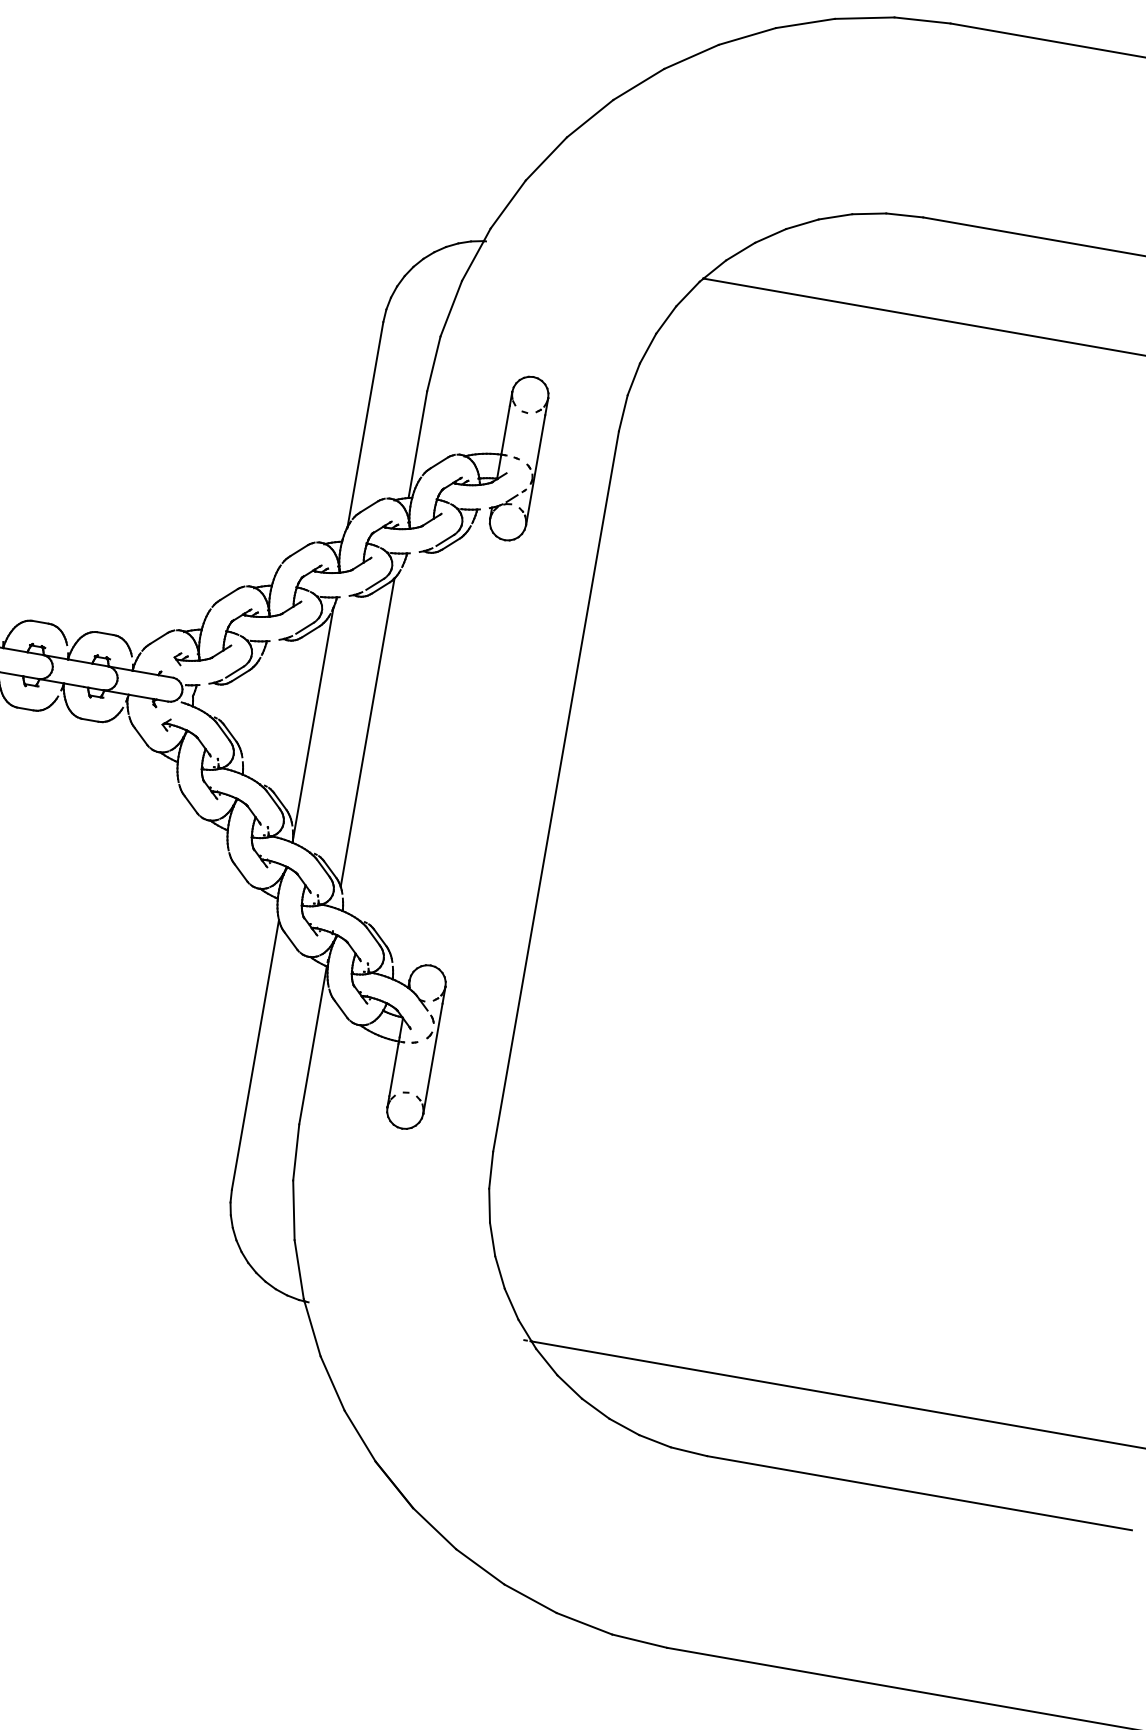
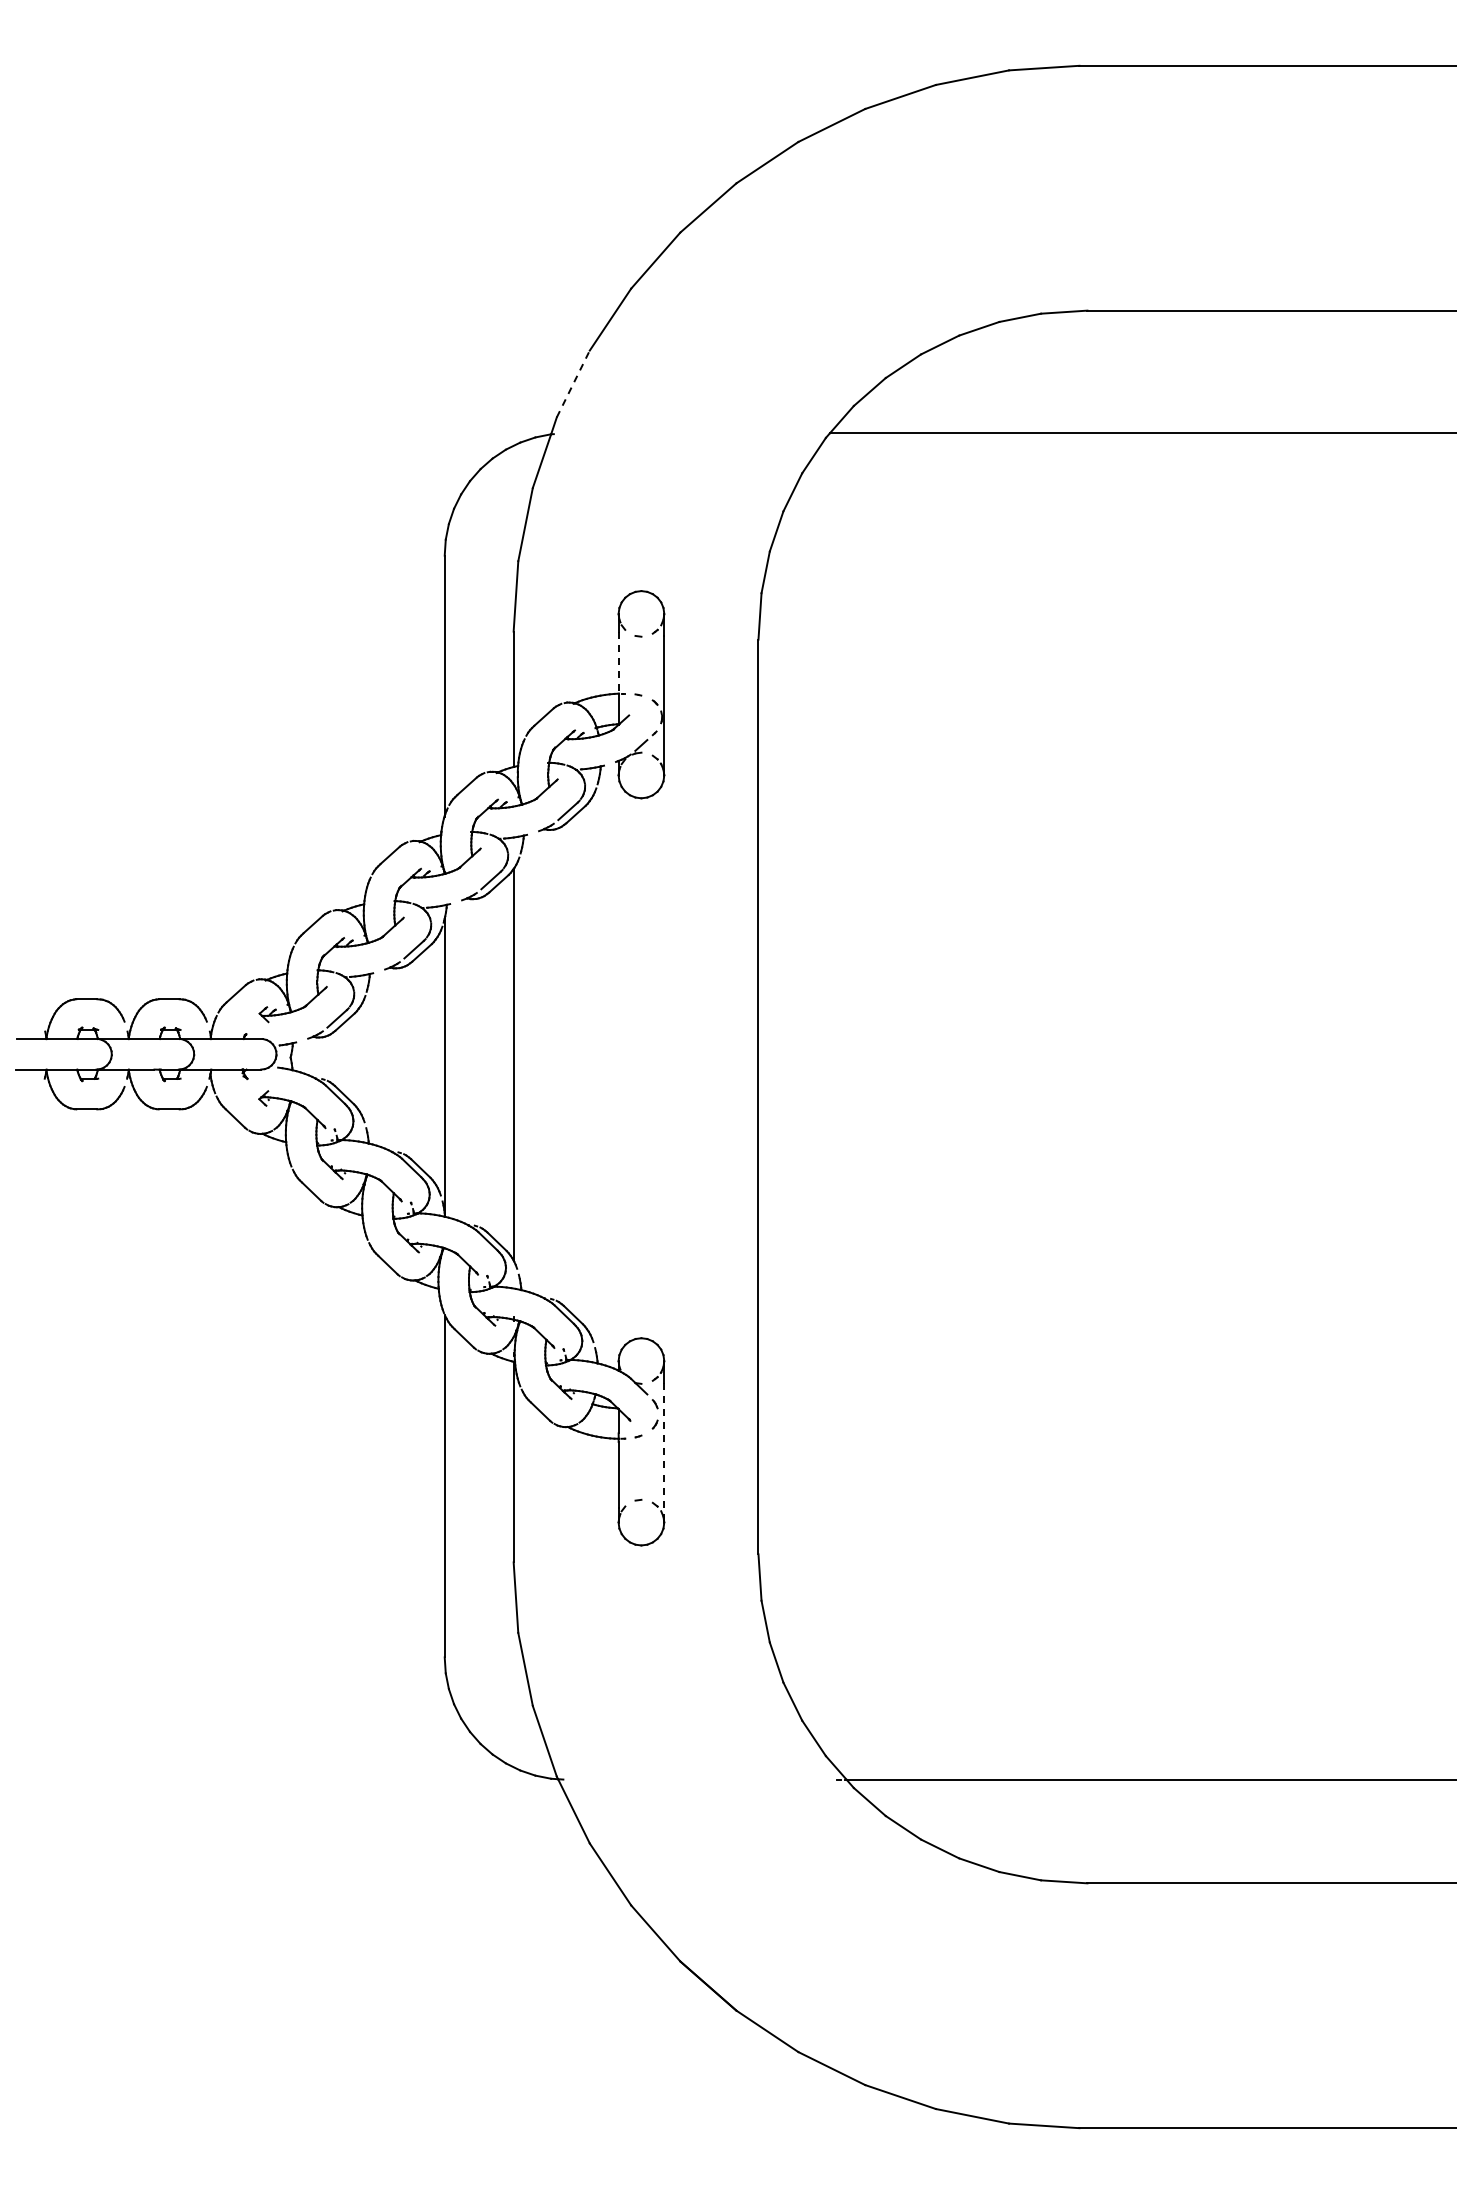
line: (508, 204) -> (573, 383), solid -> dashed
line: (505, 430) -> (618, 662), solid -> dashed
line: (433, 1058) -> (664, 1452), solid -> dashed

